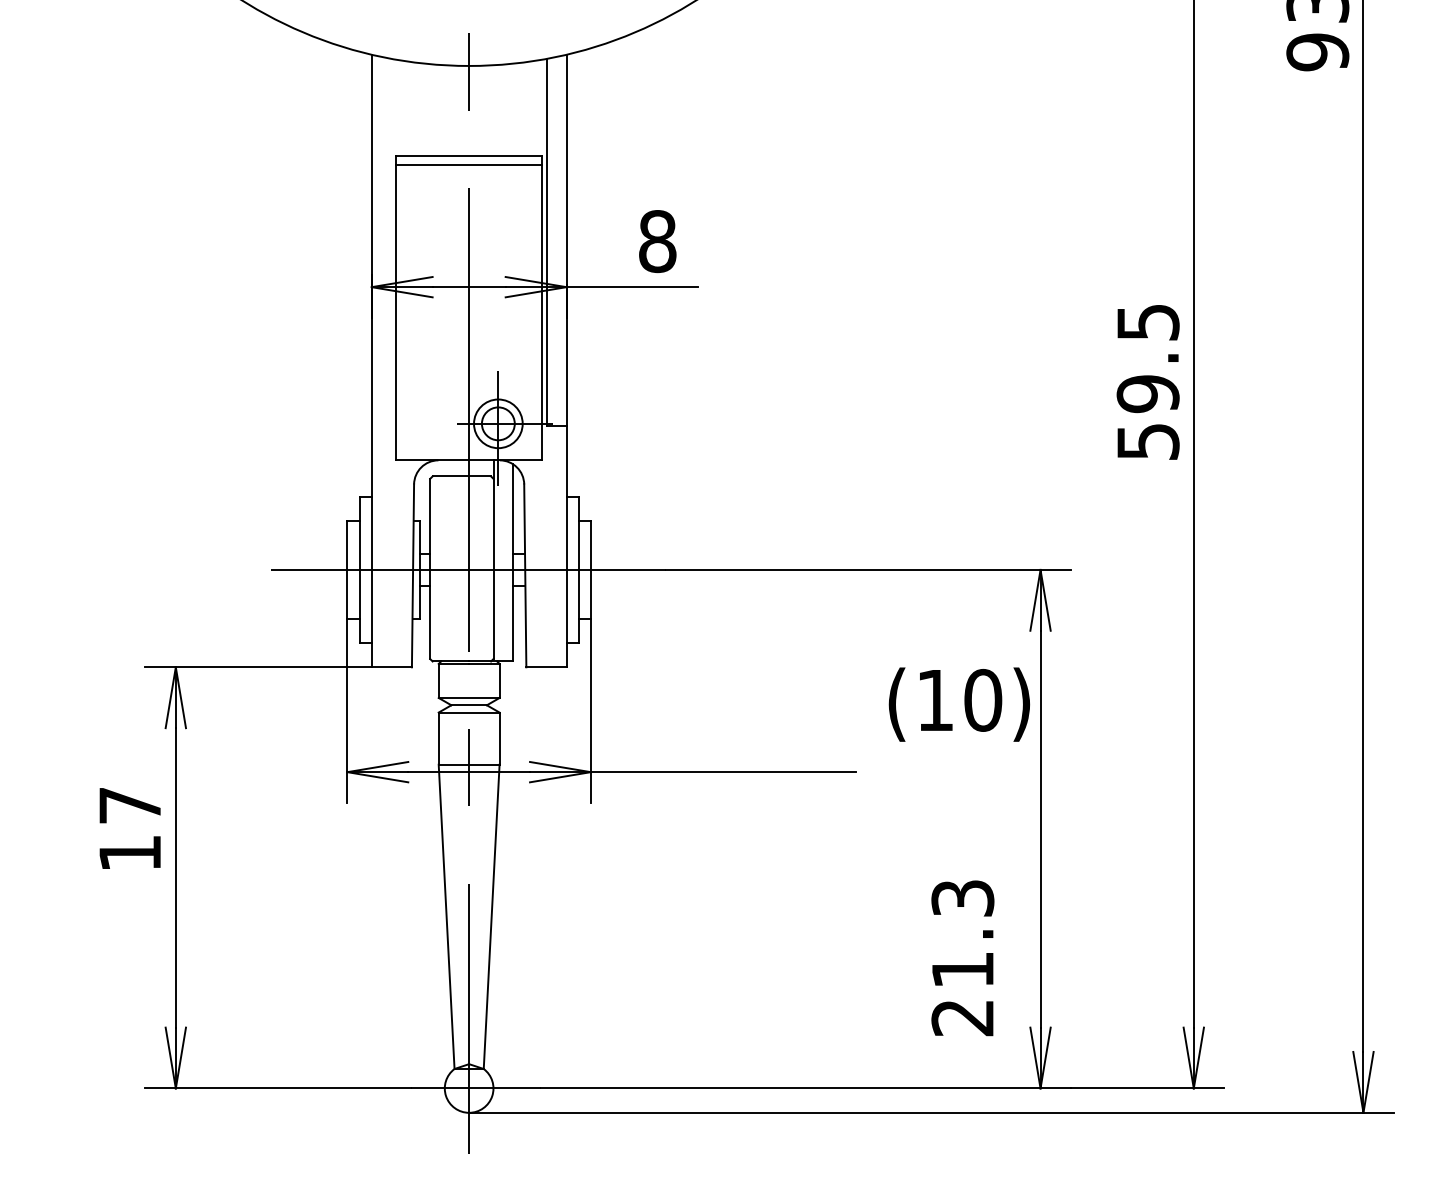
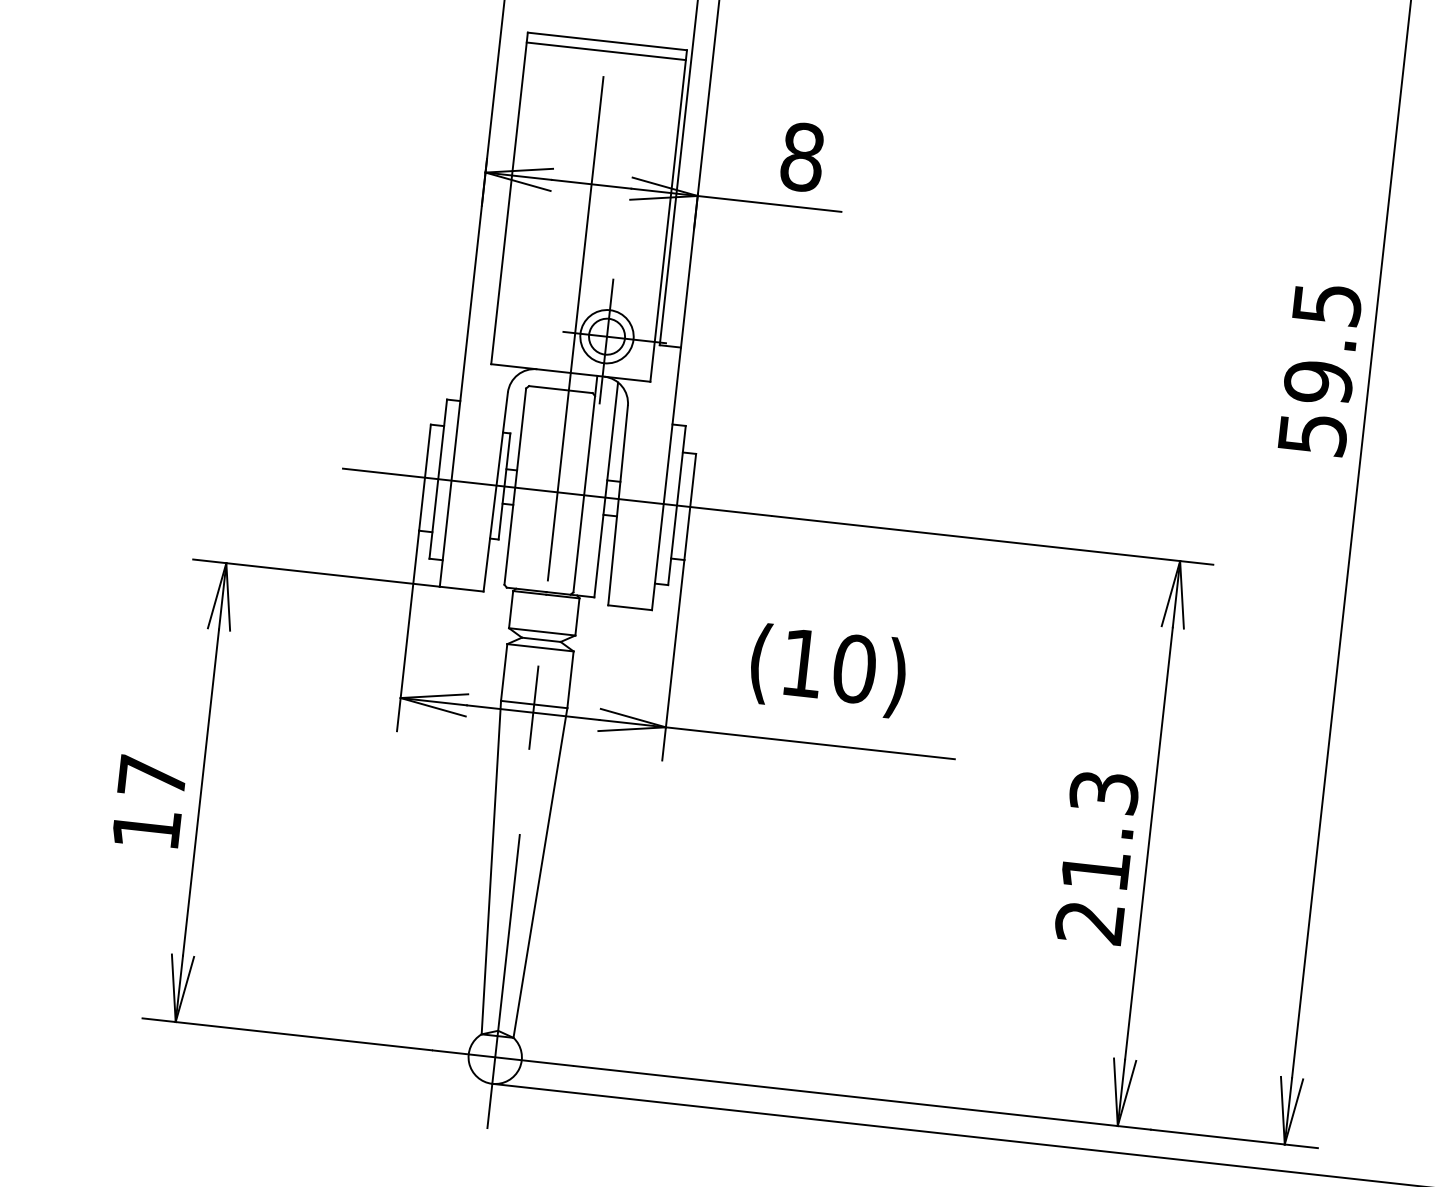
text: (958, 704) -> (827, 670), moved
text: (129, 828) -> (148, 801), moved
text: (962, 958) -> (1096, 857), moved

